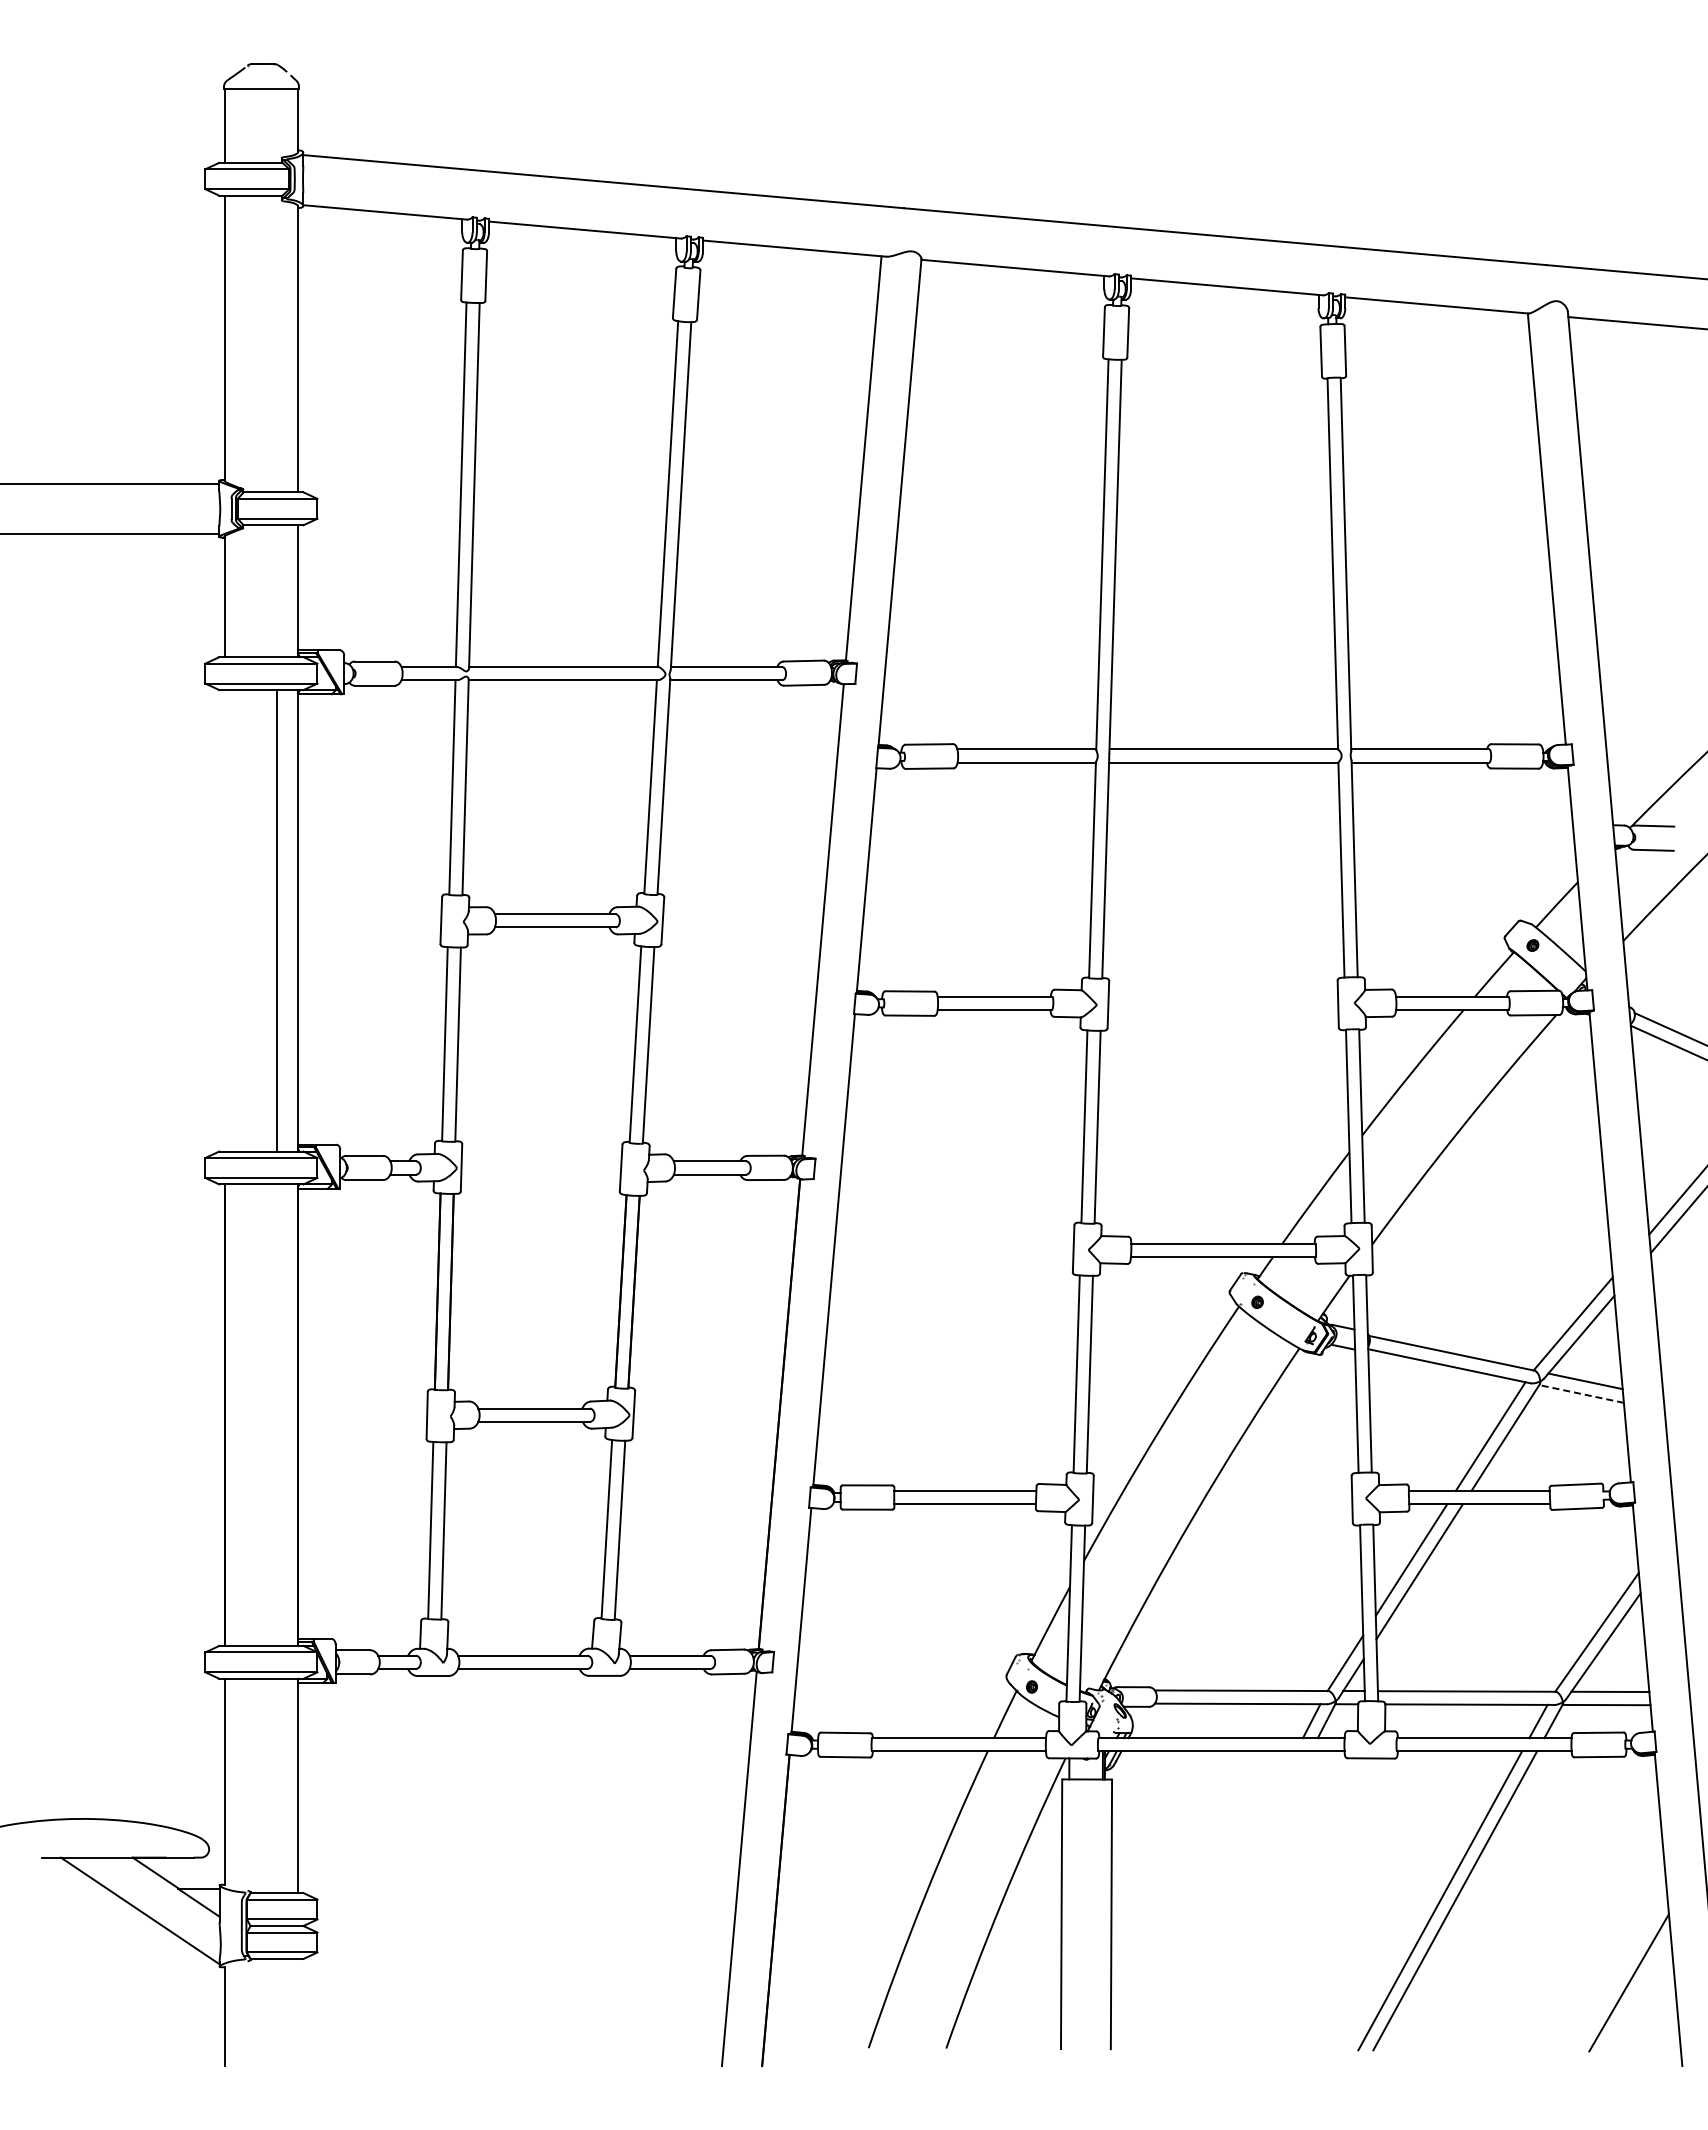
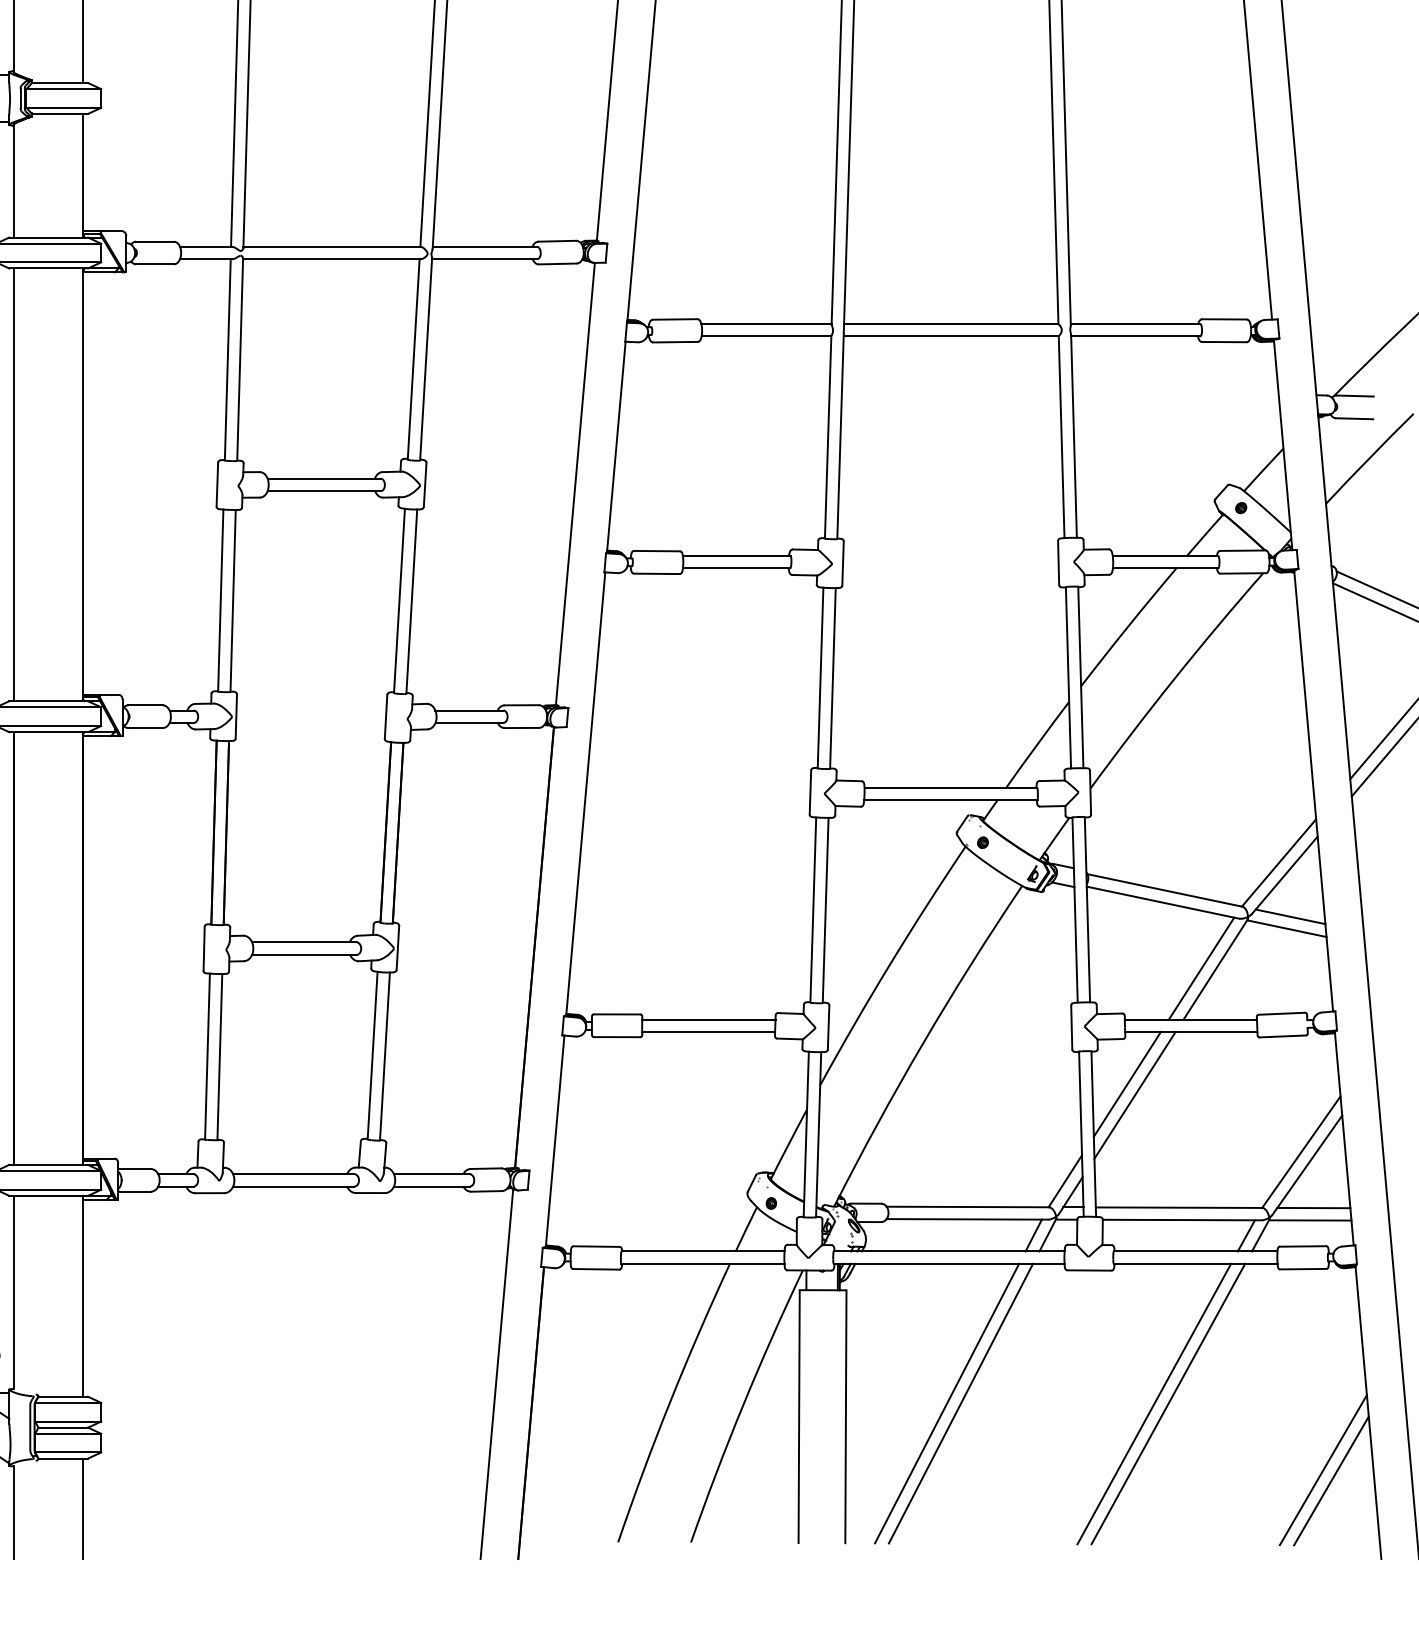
line: (276, 920) -> (14, 484), moved
line: (1581, 1393) -> (1286, 928), dashed -> solid
line: (1219, 1900) -> (947, 1403), added
line: (1233, 1900) -> (960, 1403), added
line: (1620, 1971) -> (1323, 1470), added
line: (298, 2012) -> (83, 1508), added

